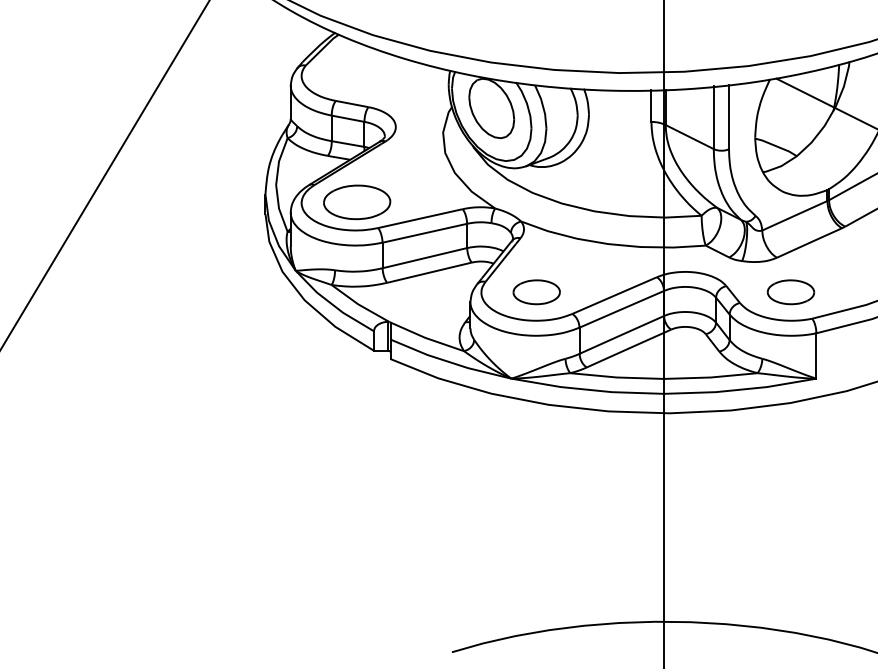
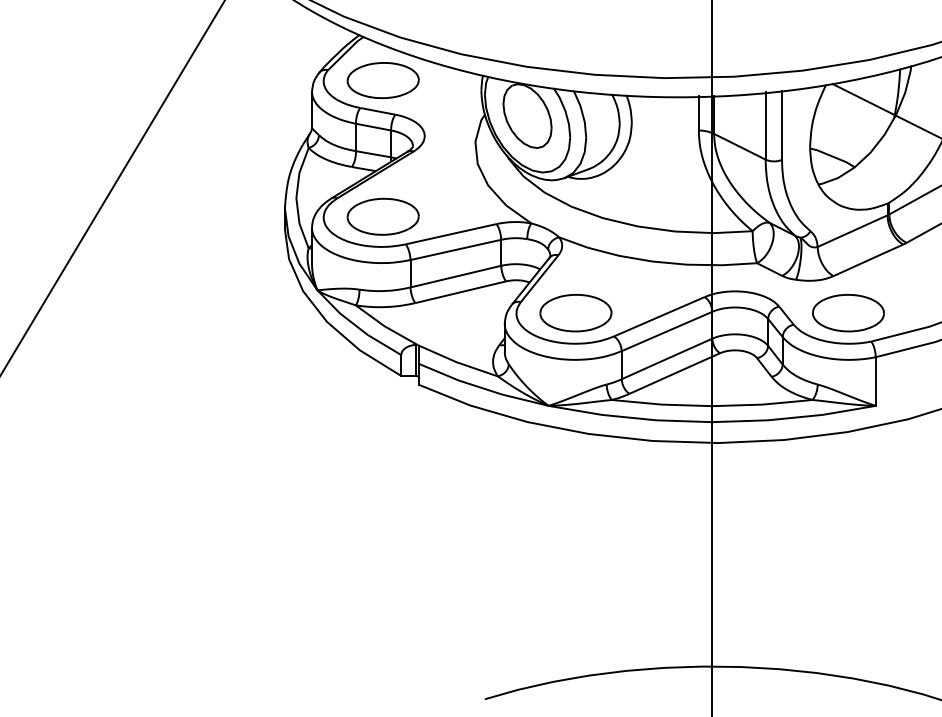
part: (357, 75) -> (383, 80), added
part: (536, 292) -> (575, 313), size x1.43
part: (790, 292) -> (847, 313), size x1.43

